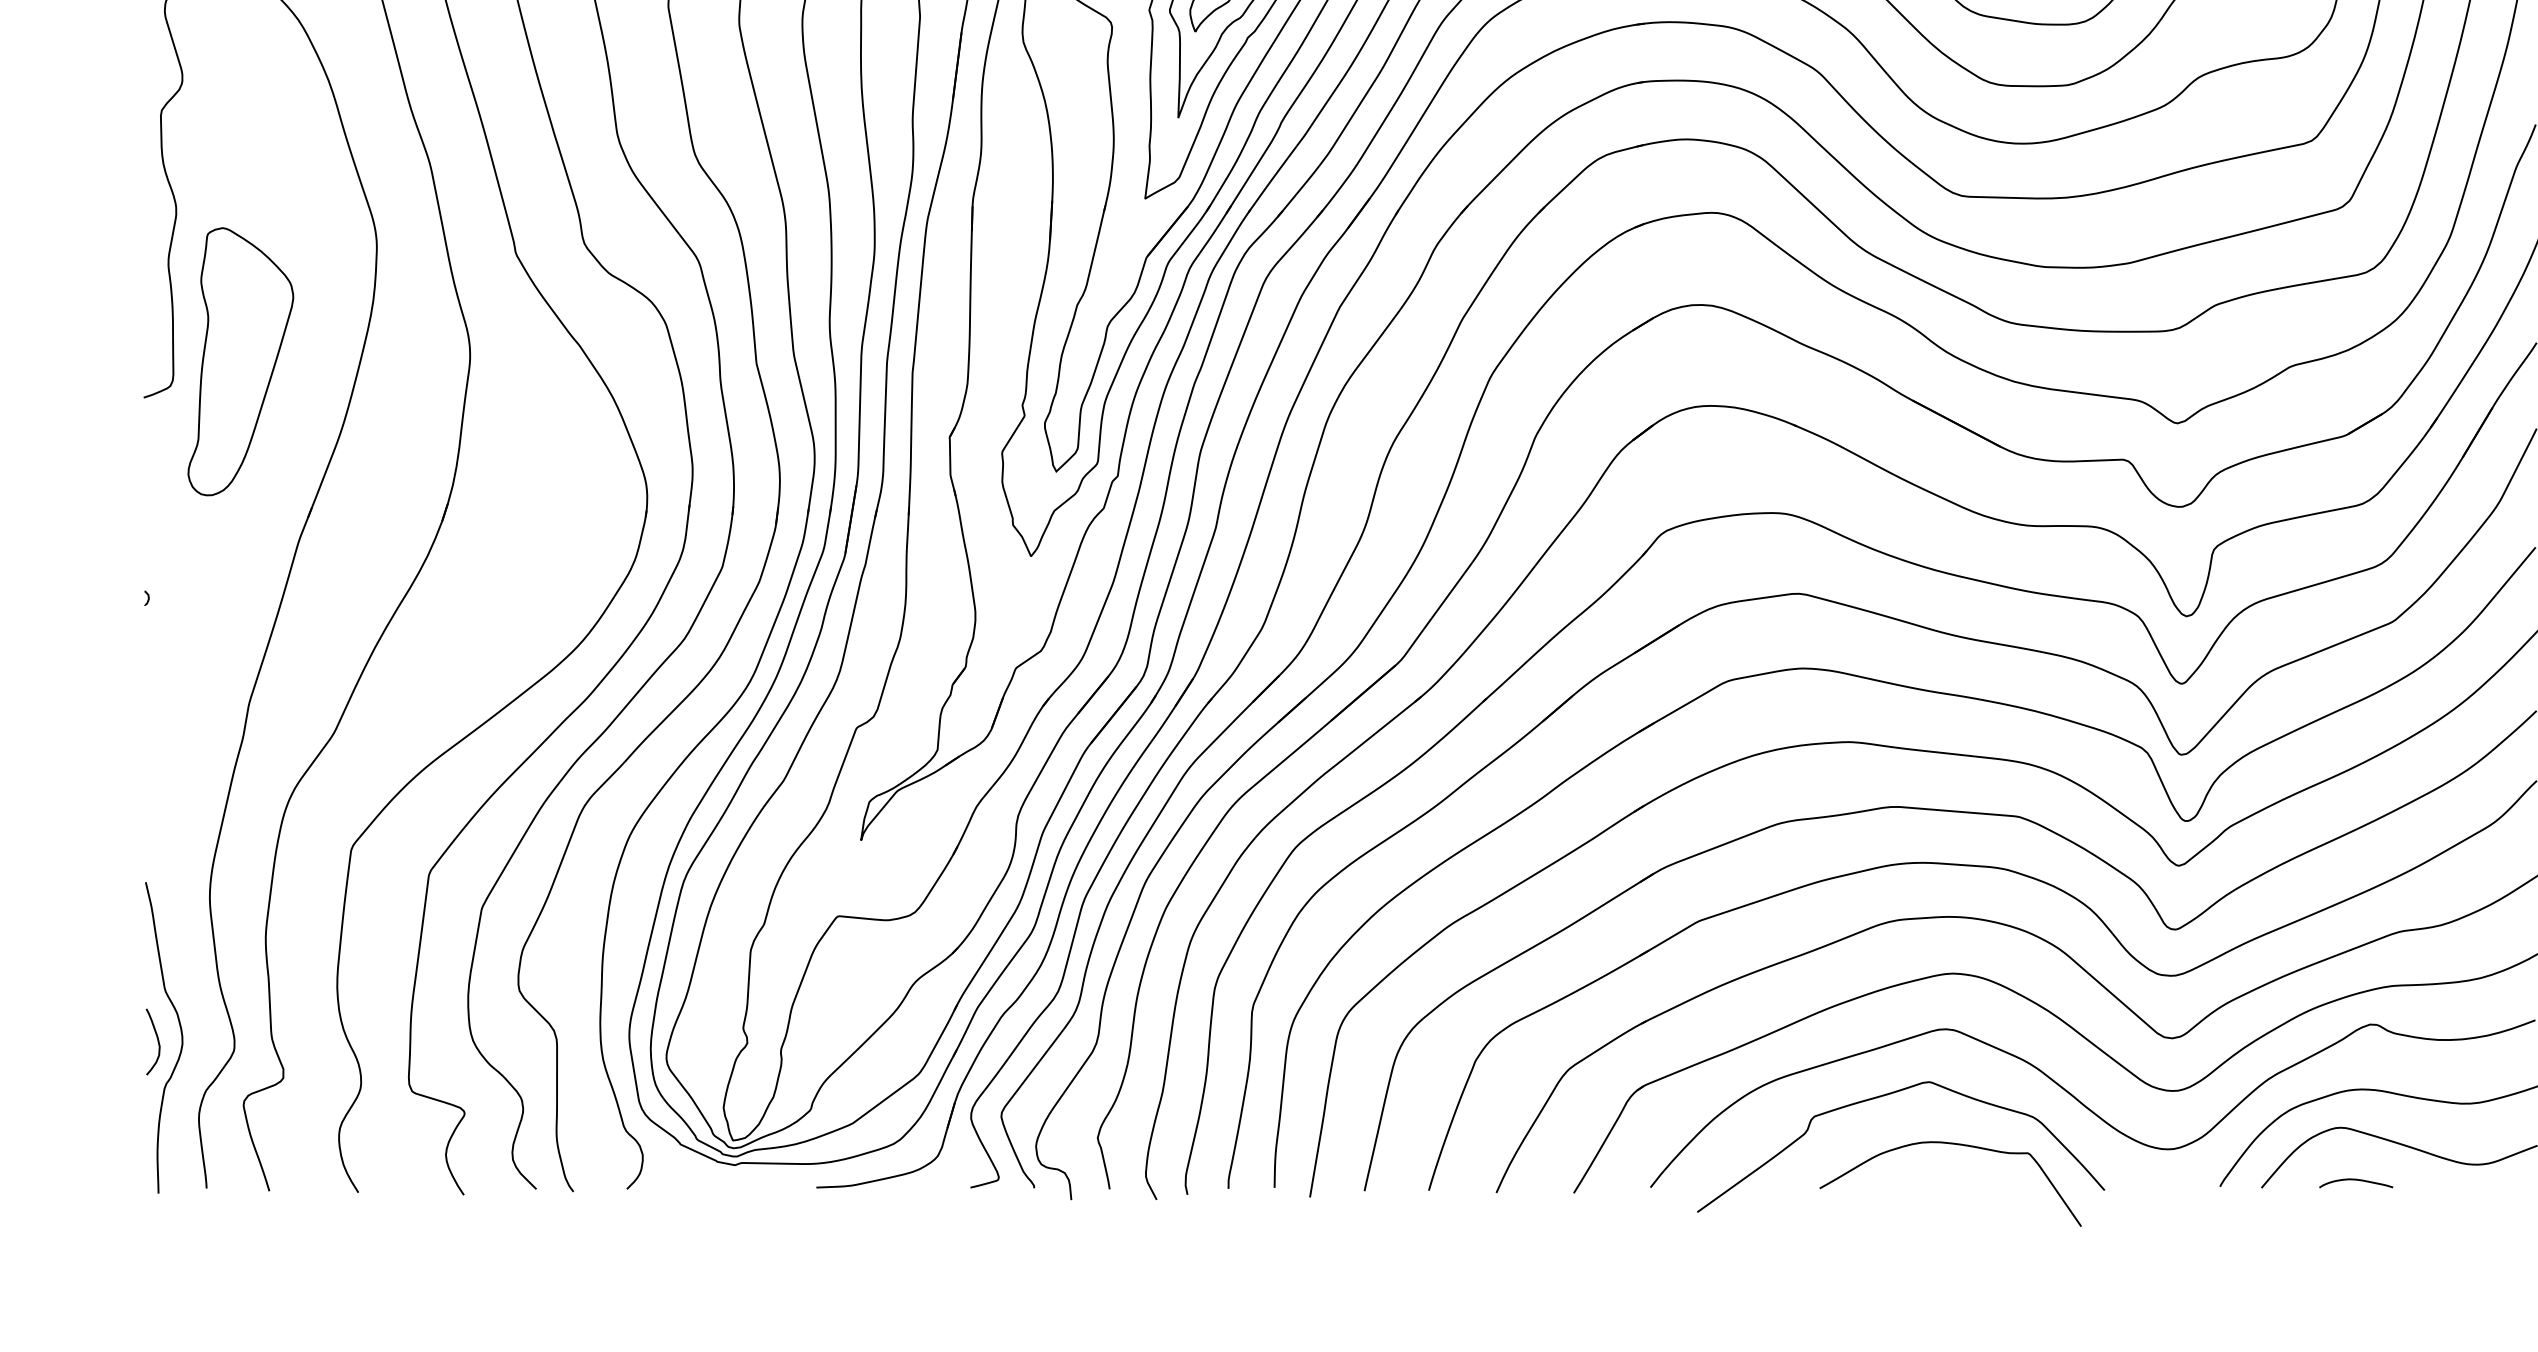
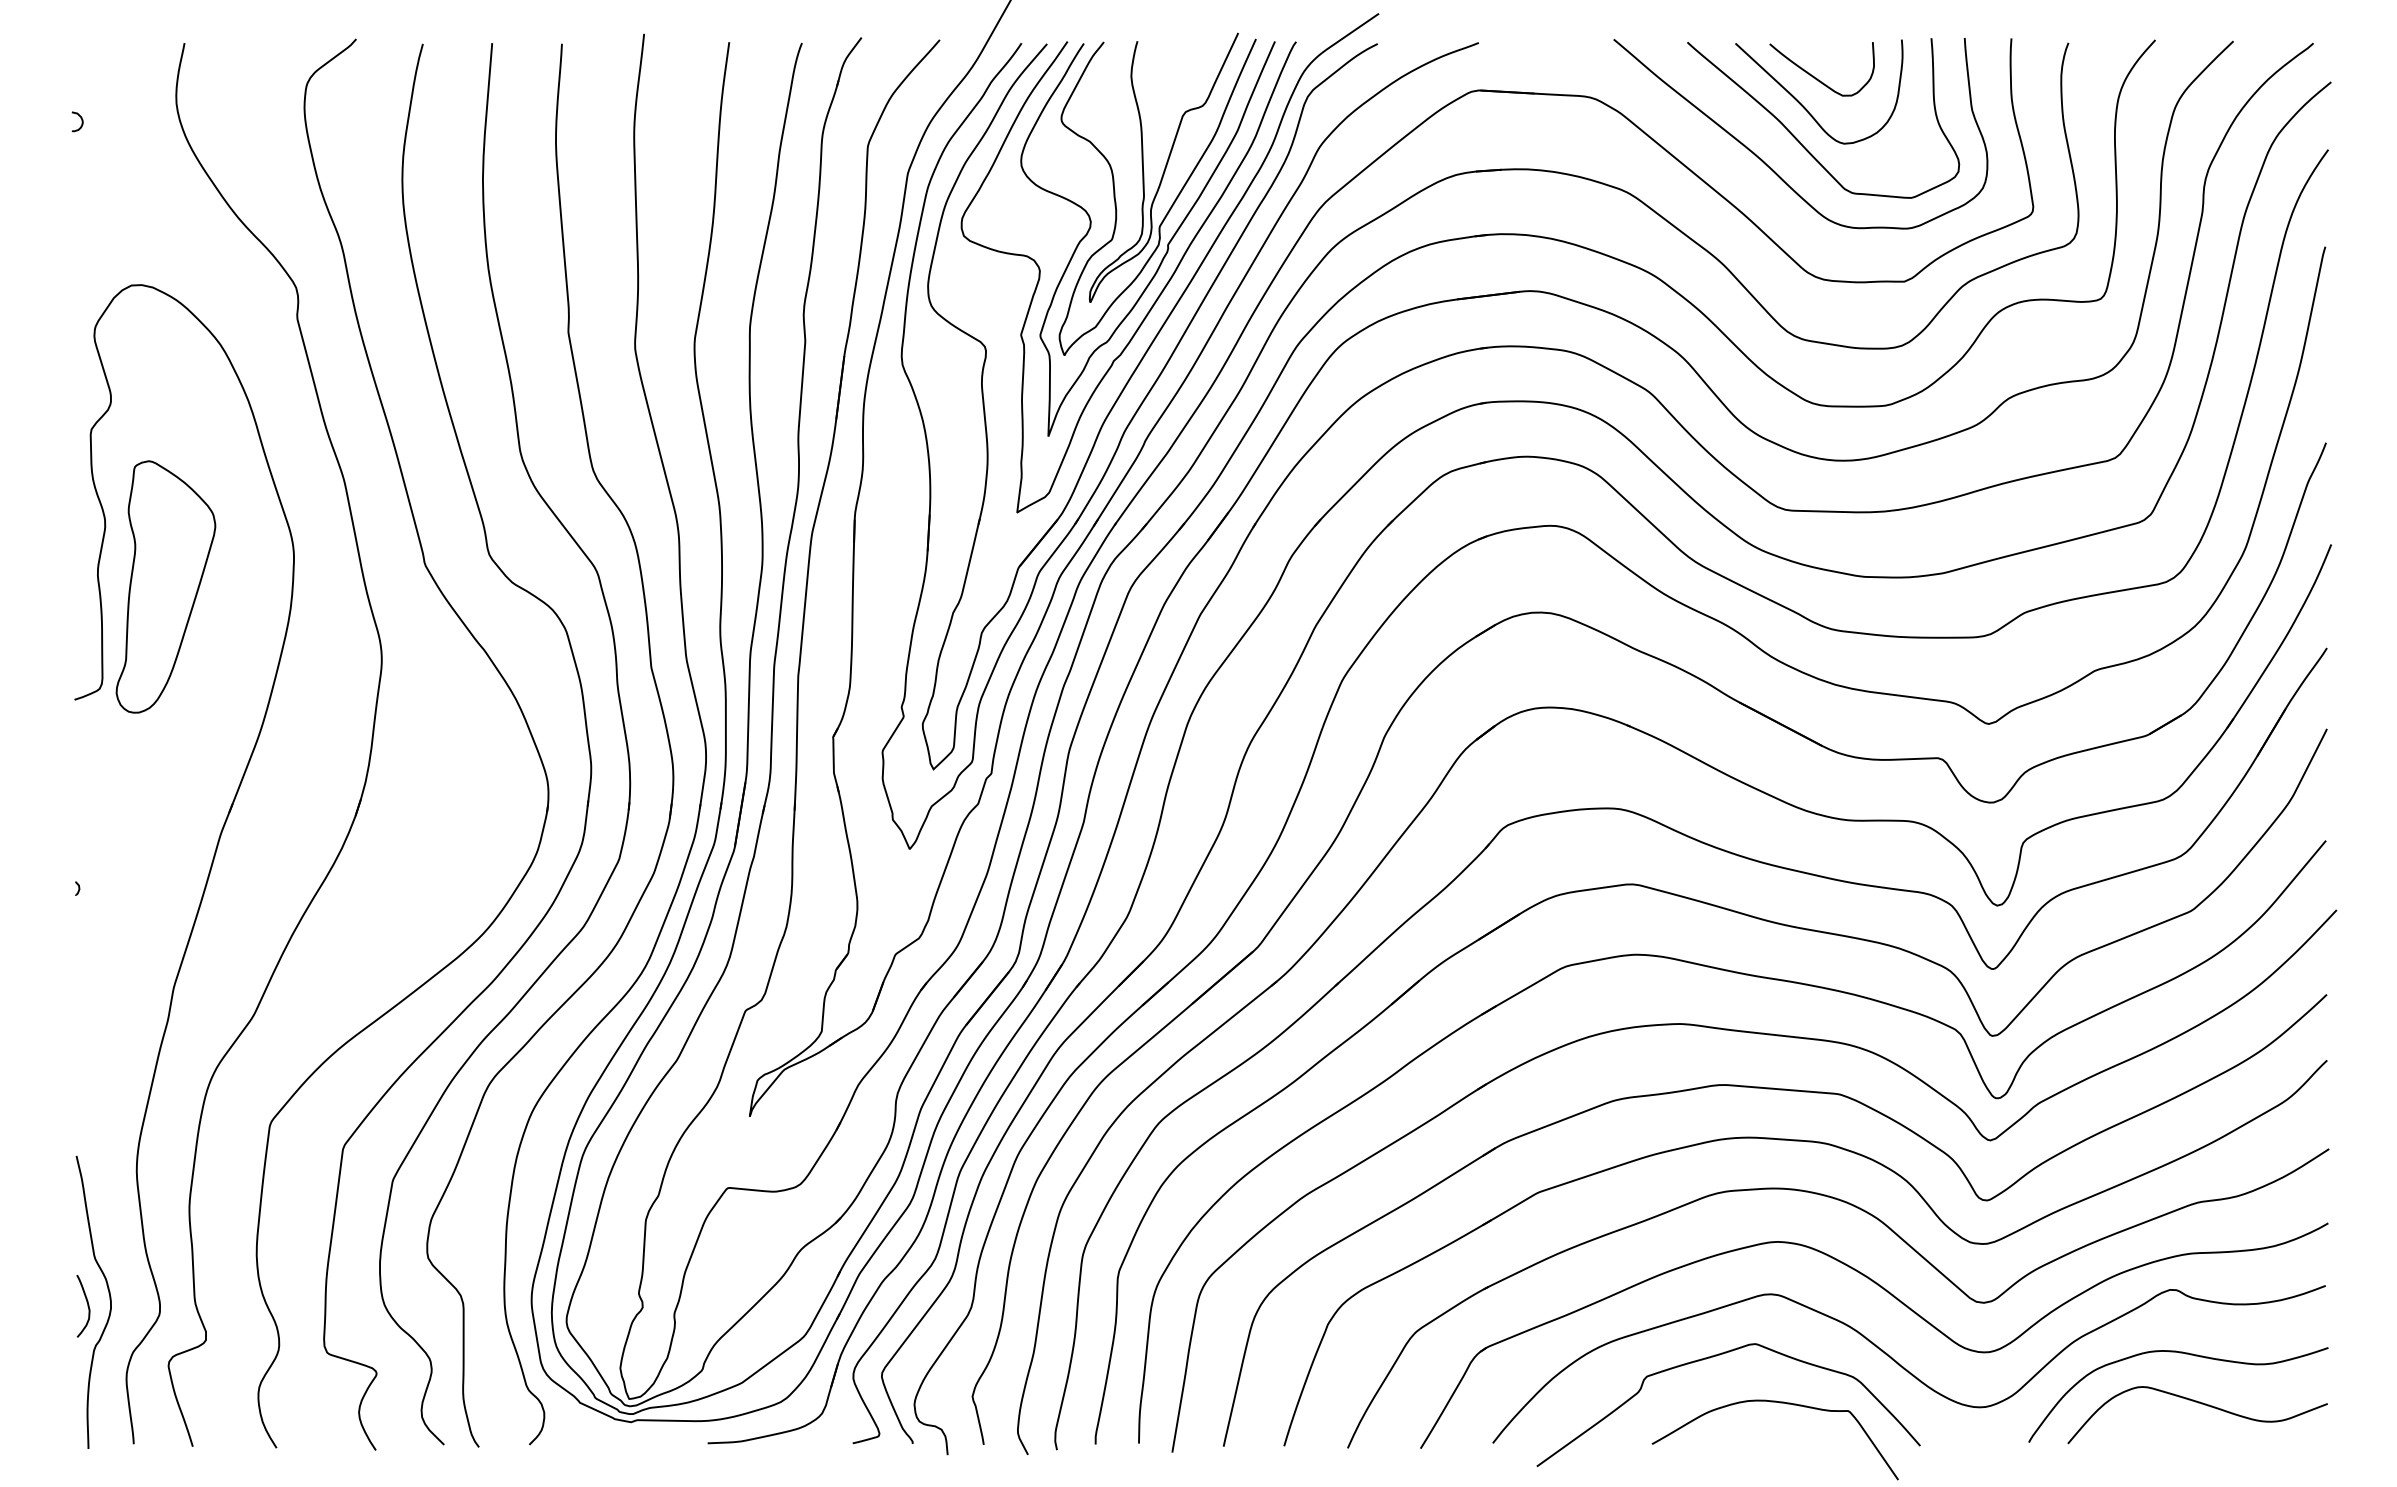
part: (240, 361) -> (165, 586), moved
curve: (2355, 1180) -> (2156, 1436), removed

